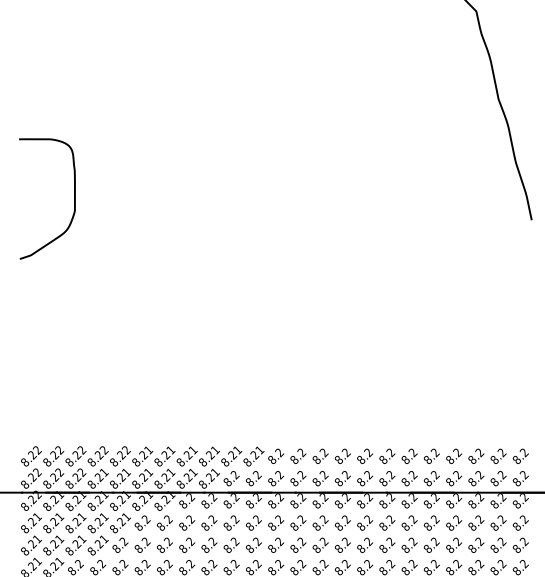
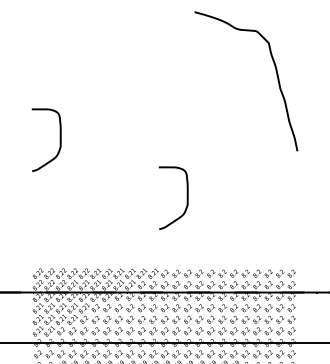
curve: (317, 311) -> (186, 198), added

